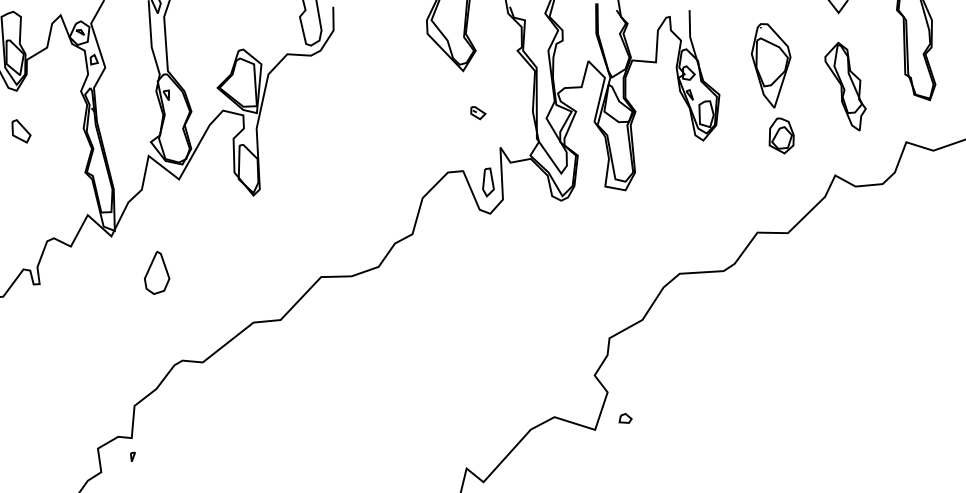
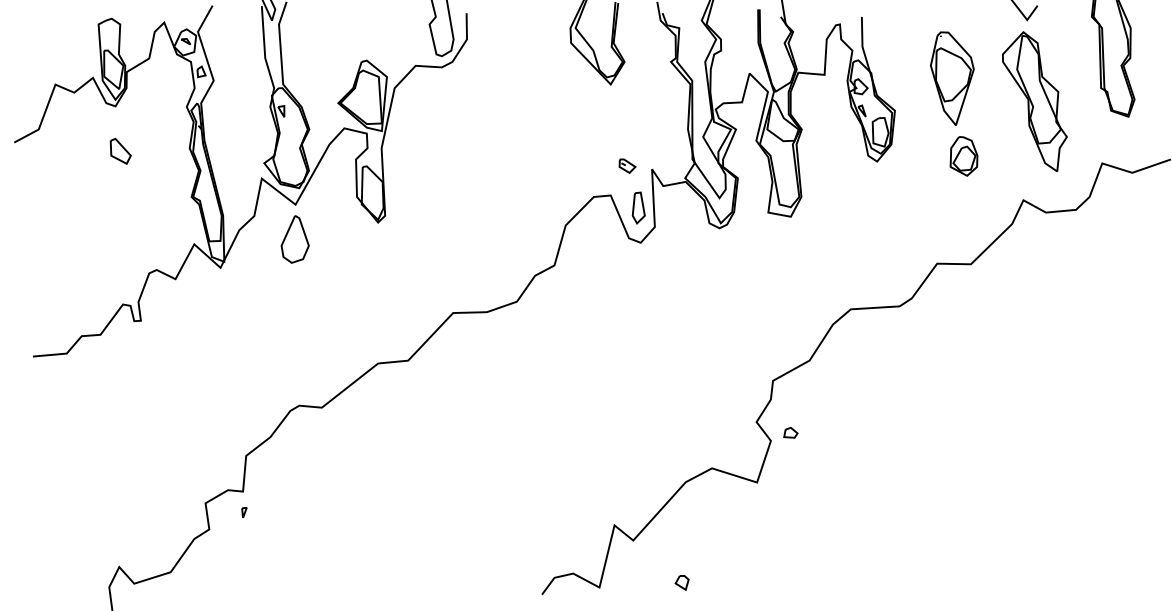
part: (845, 86) -> (1034, 101), size x1.43
part: (478, 112) -> (627, 165), moved
part: (156, 273) -> (294, 239), moved
part: (625, 418) -> (790, 432), moved

